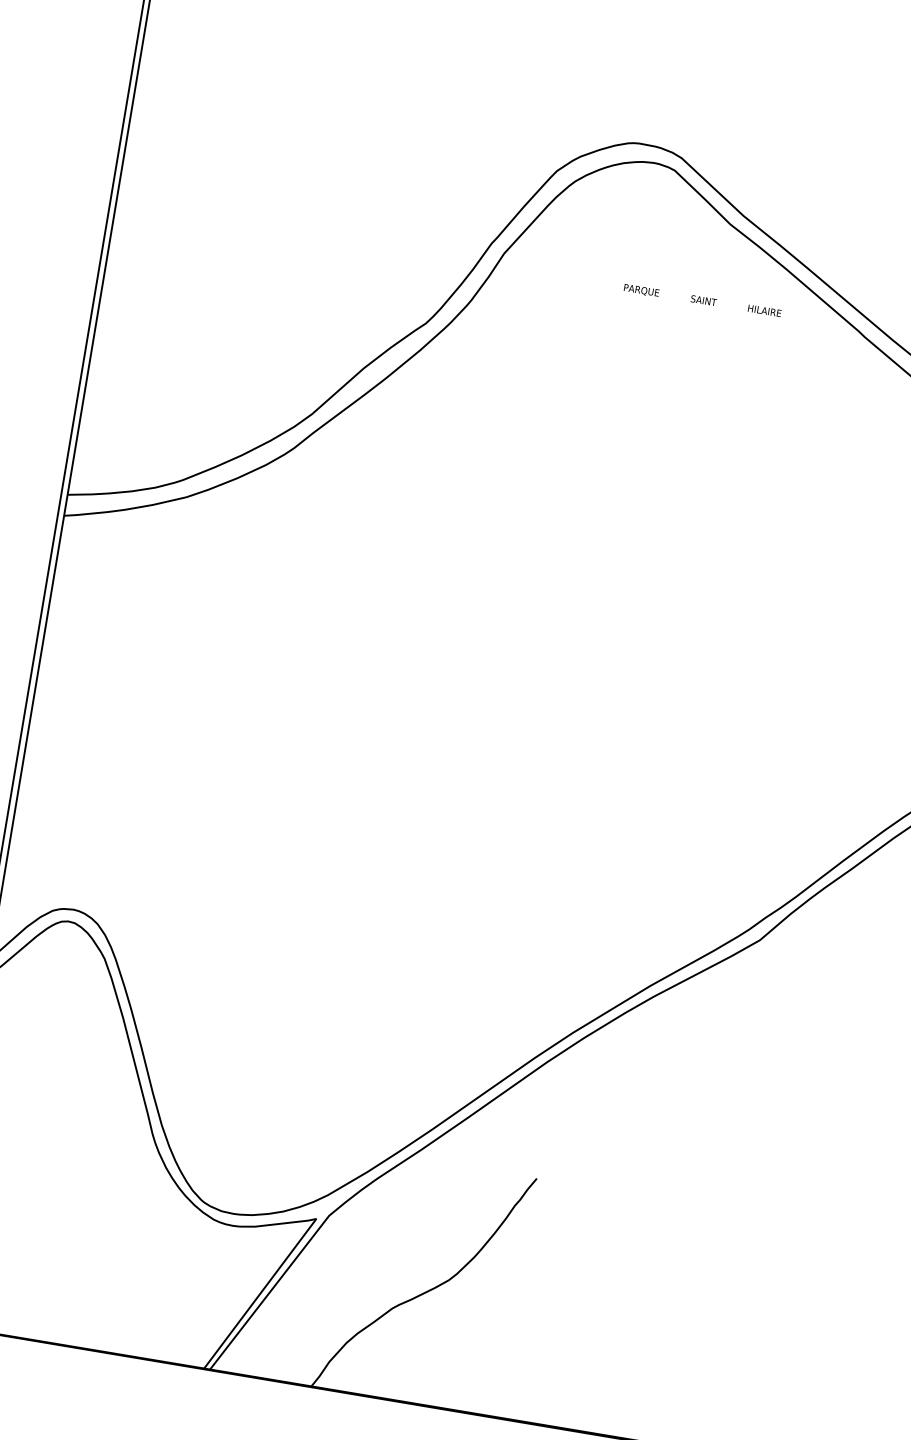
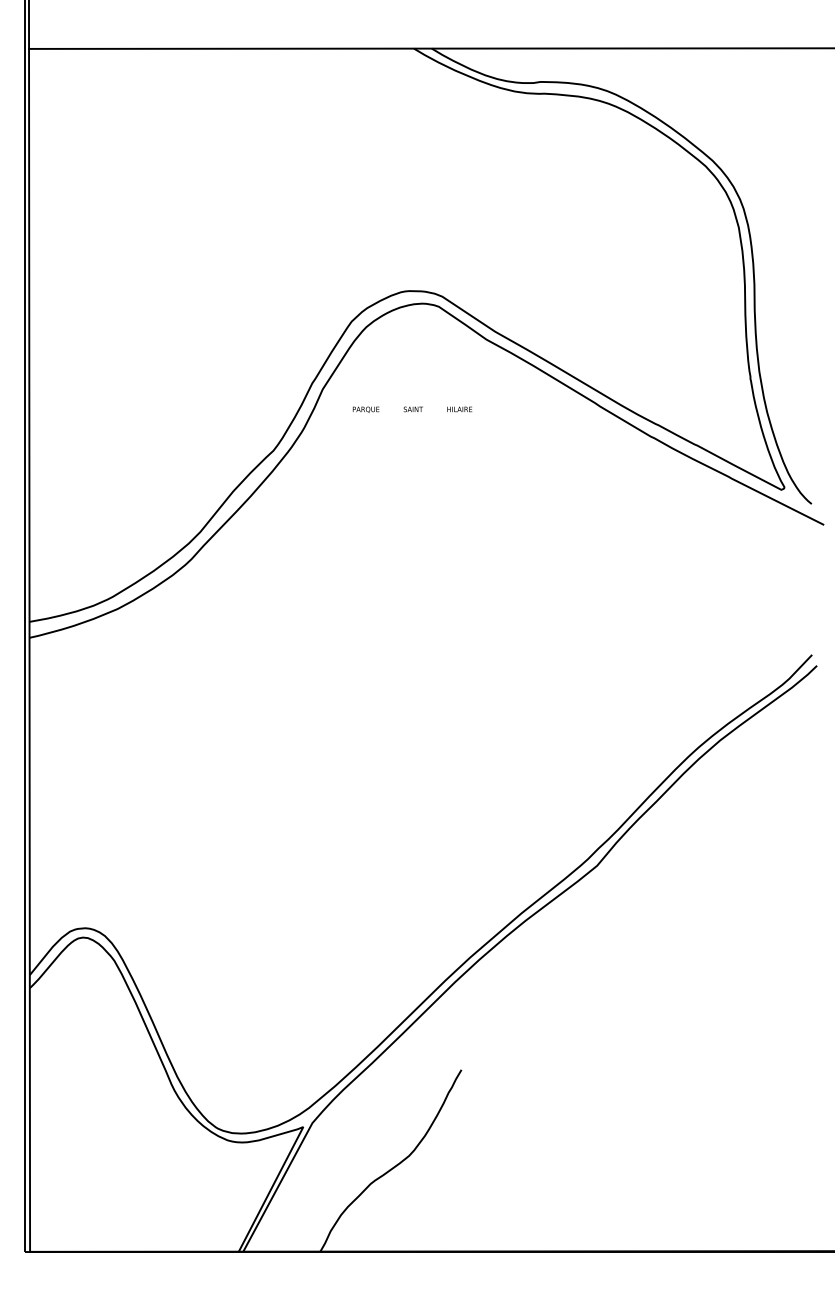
text: (702, 300) -> (412, 409), moved

